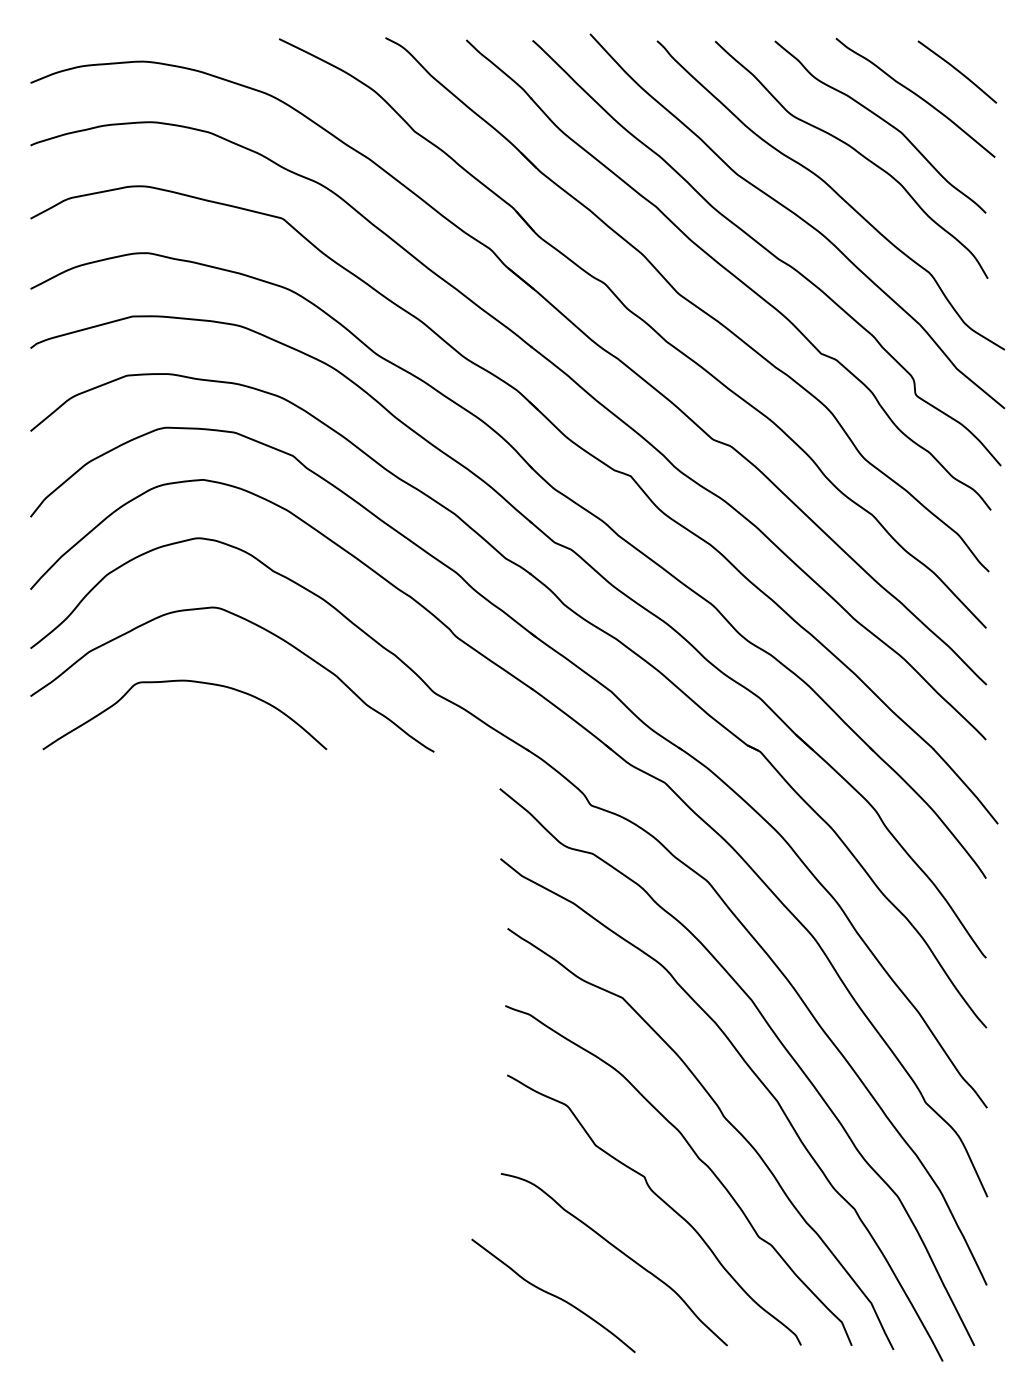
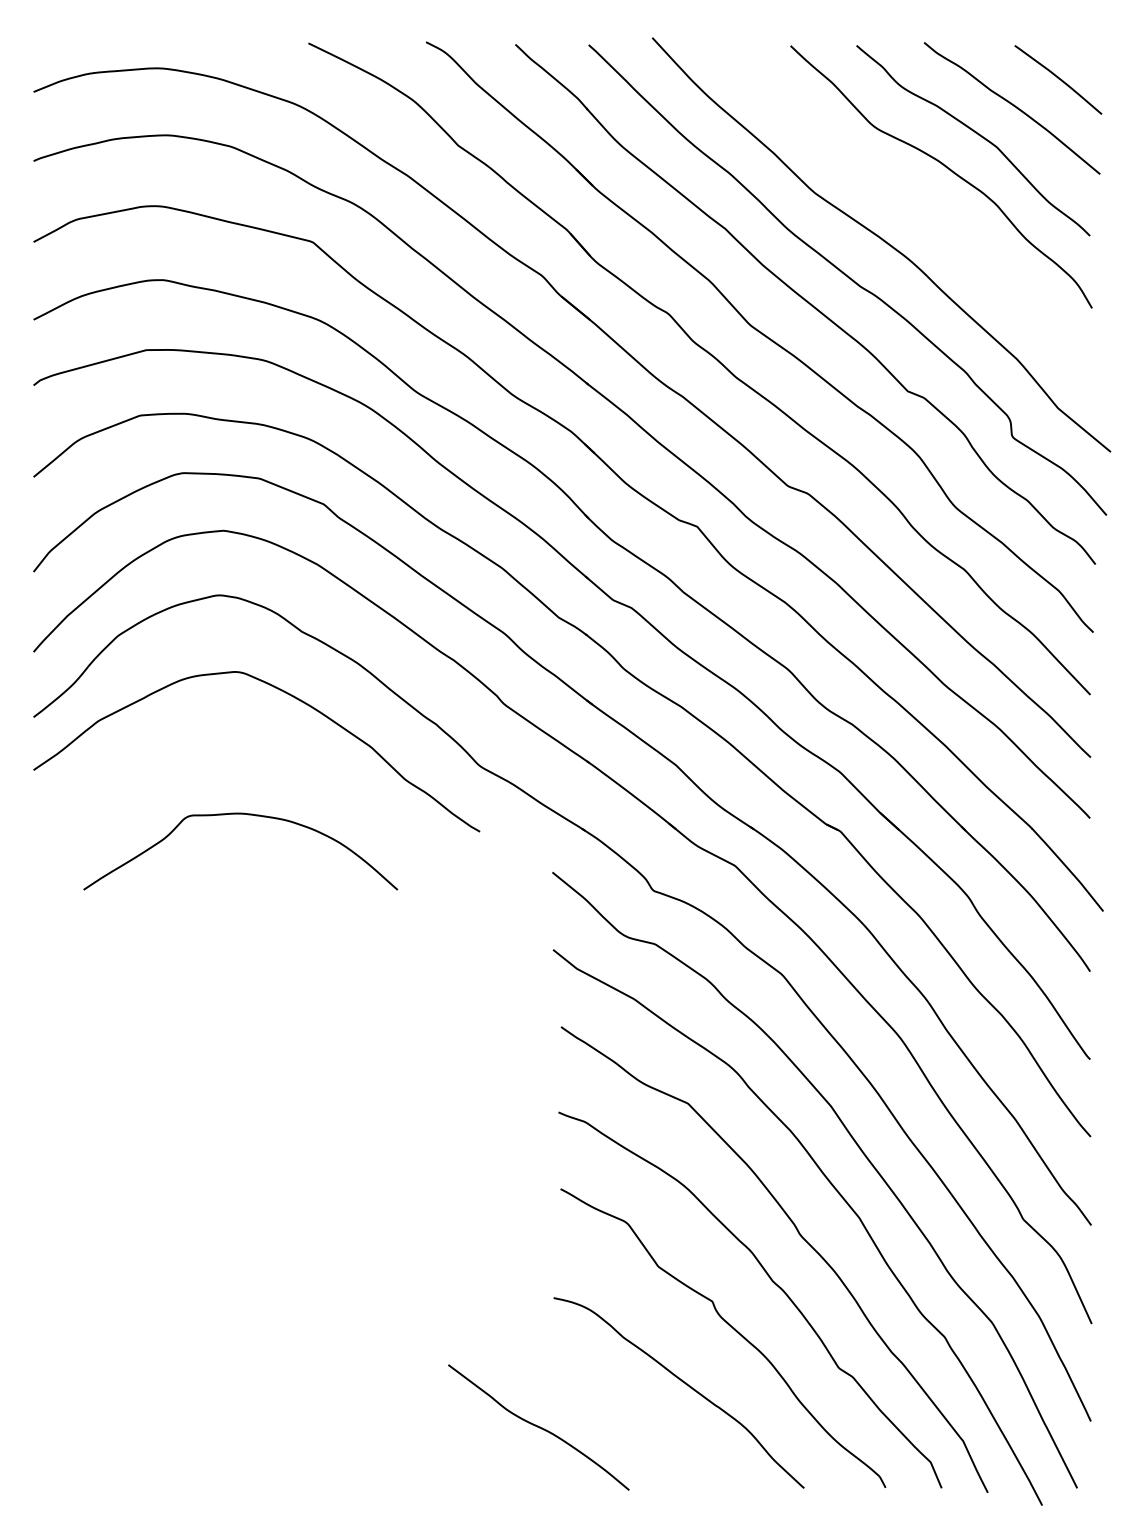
curve: (833, 191) -> (921, 211), removed
curve: (191, 682) -> (248, 815), moved
curve: (553, 1295) -> (538, 1427), moved

